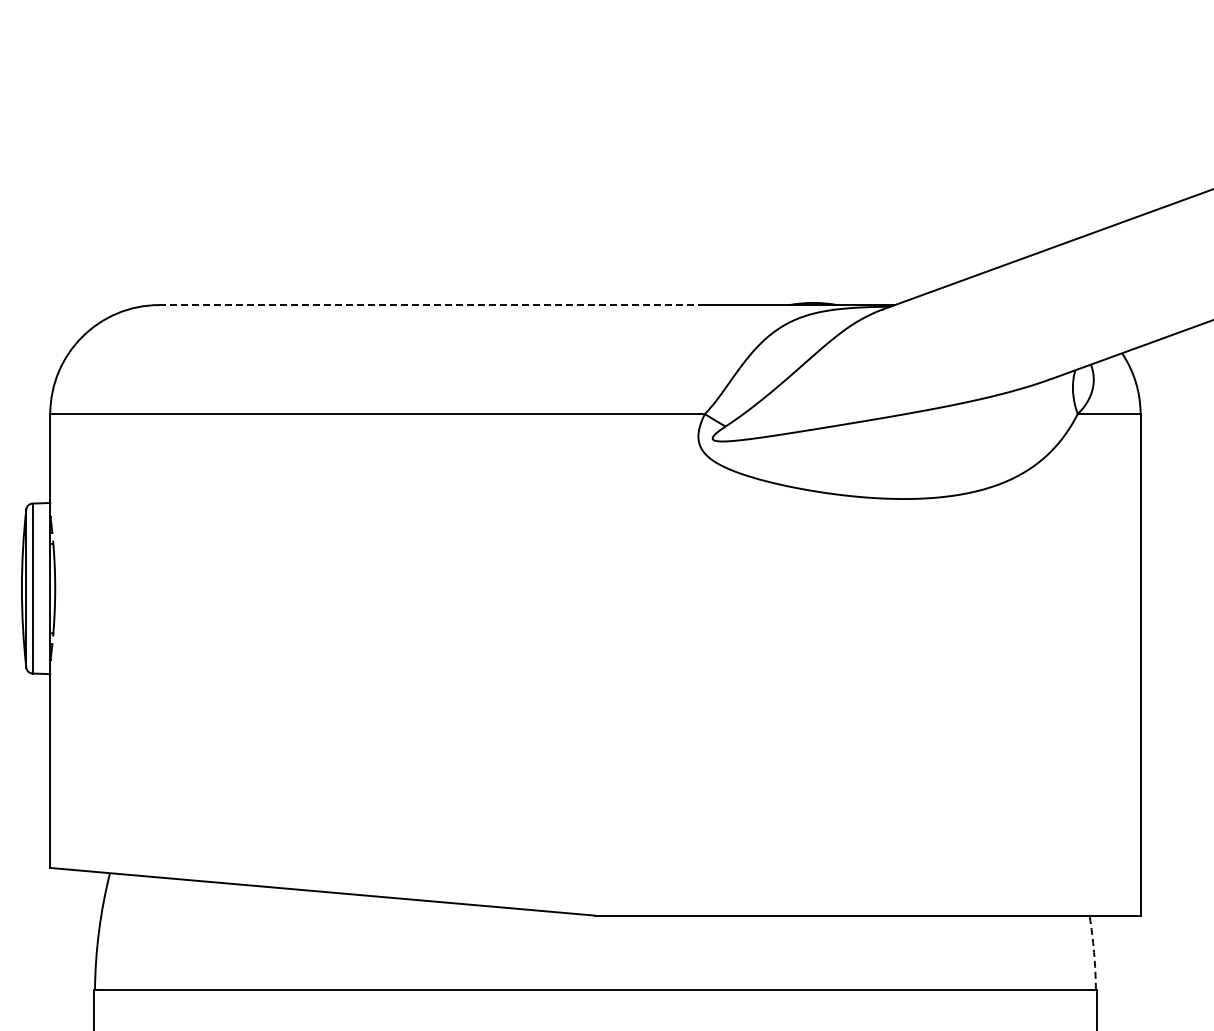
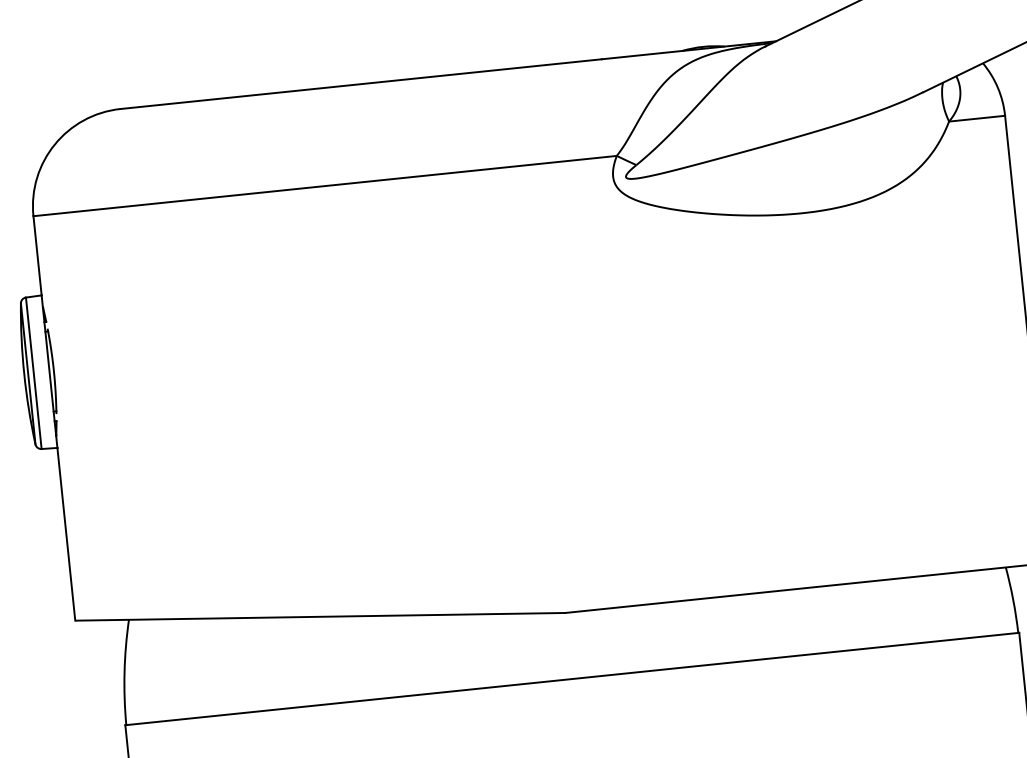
line: (429, 305) -> (361, 84), dashed -> solid
arc: (1094, 952) -> (1013, 599), dashed -> solid

